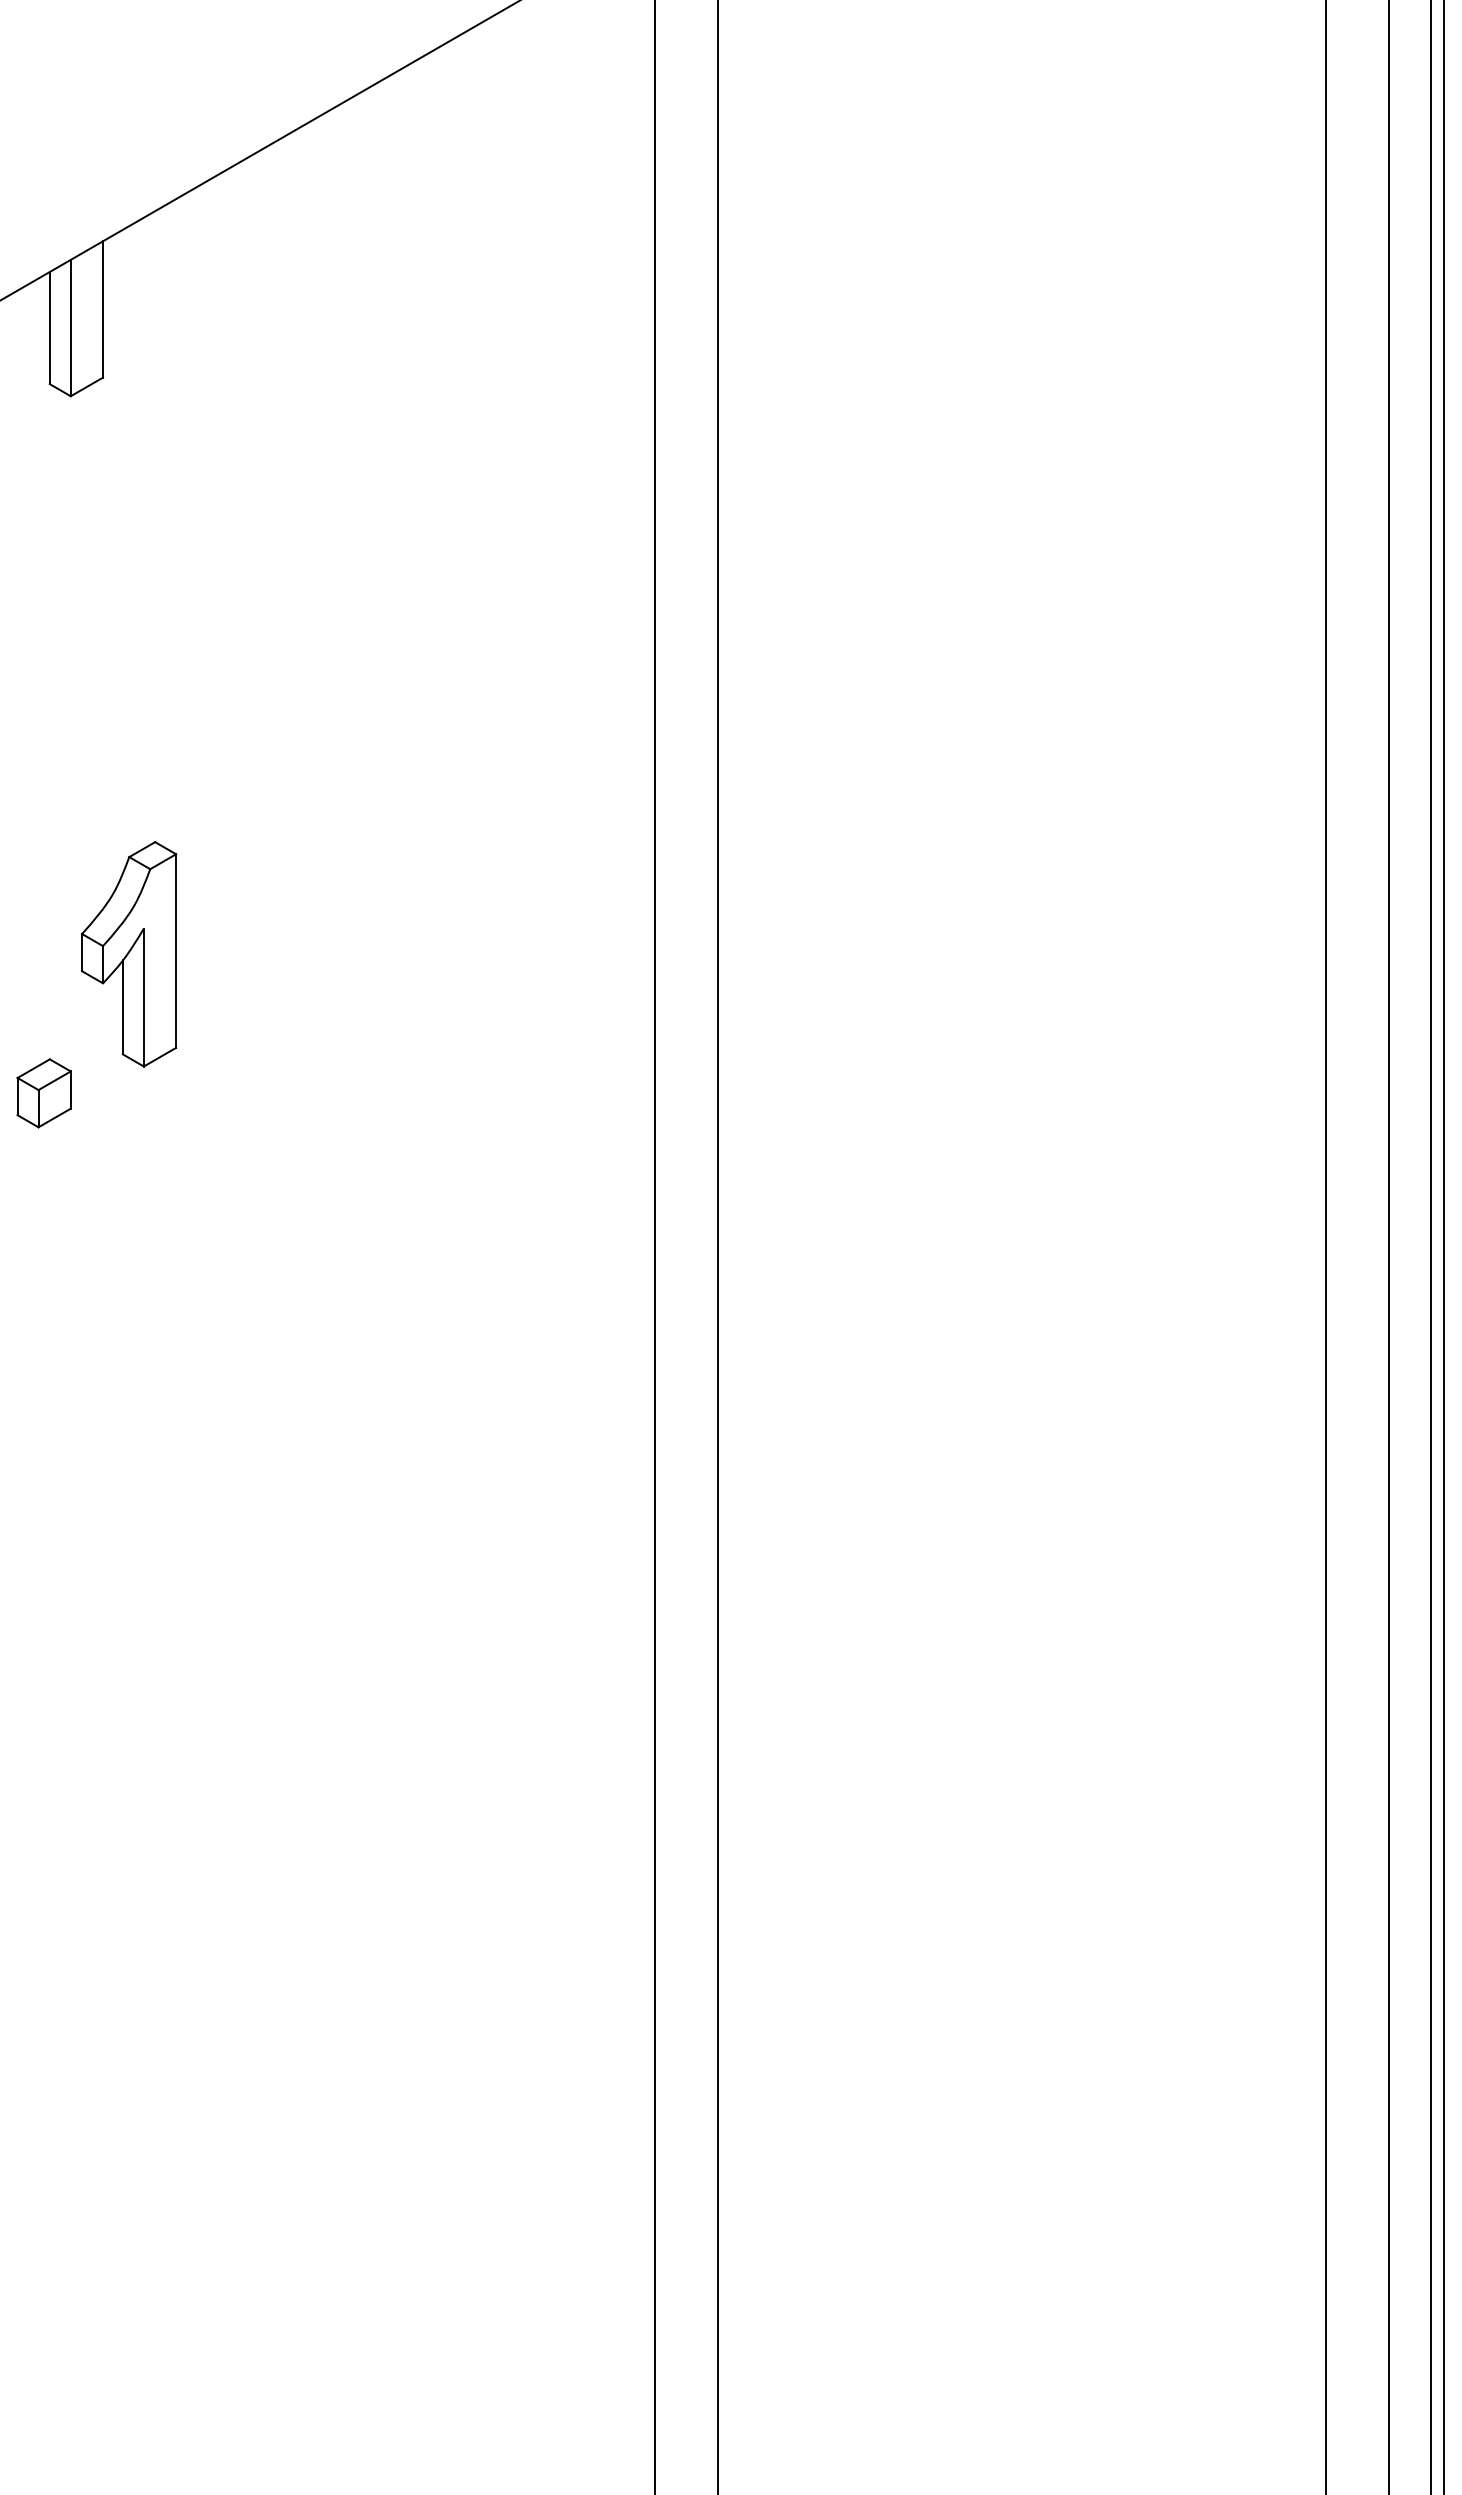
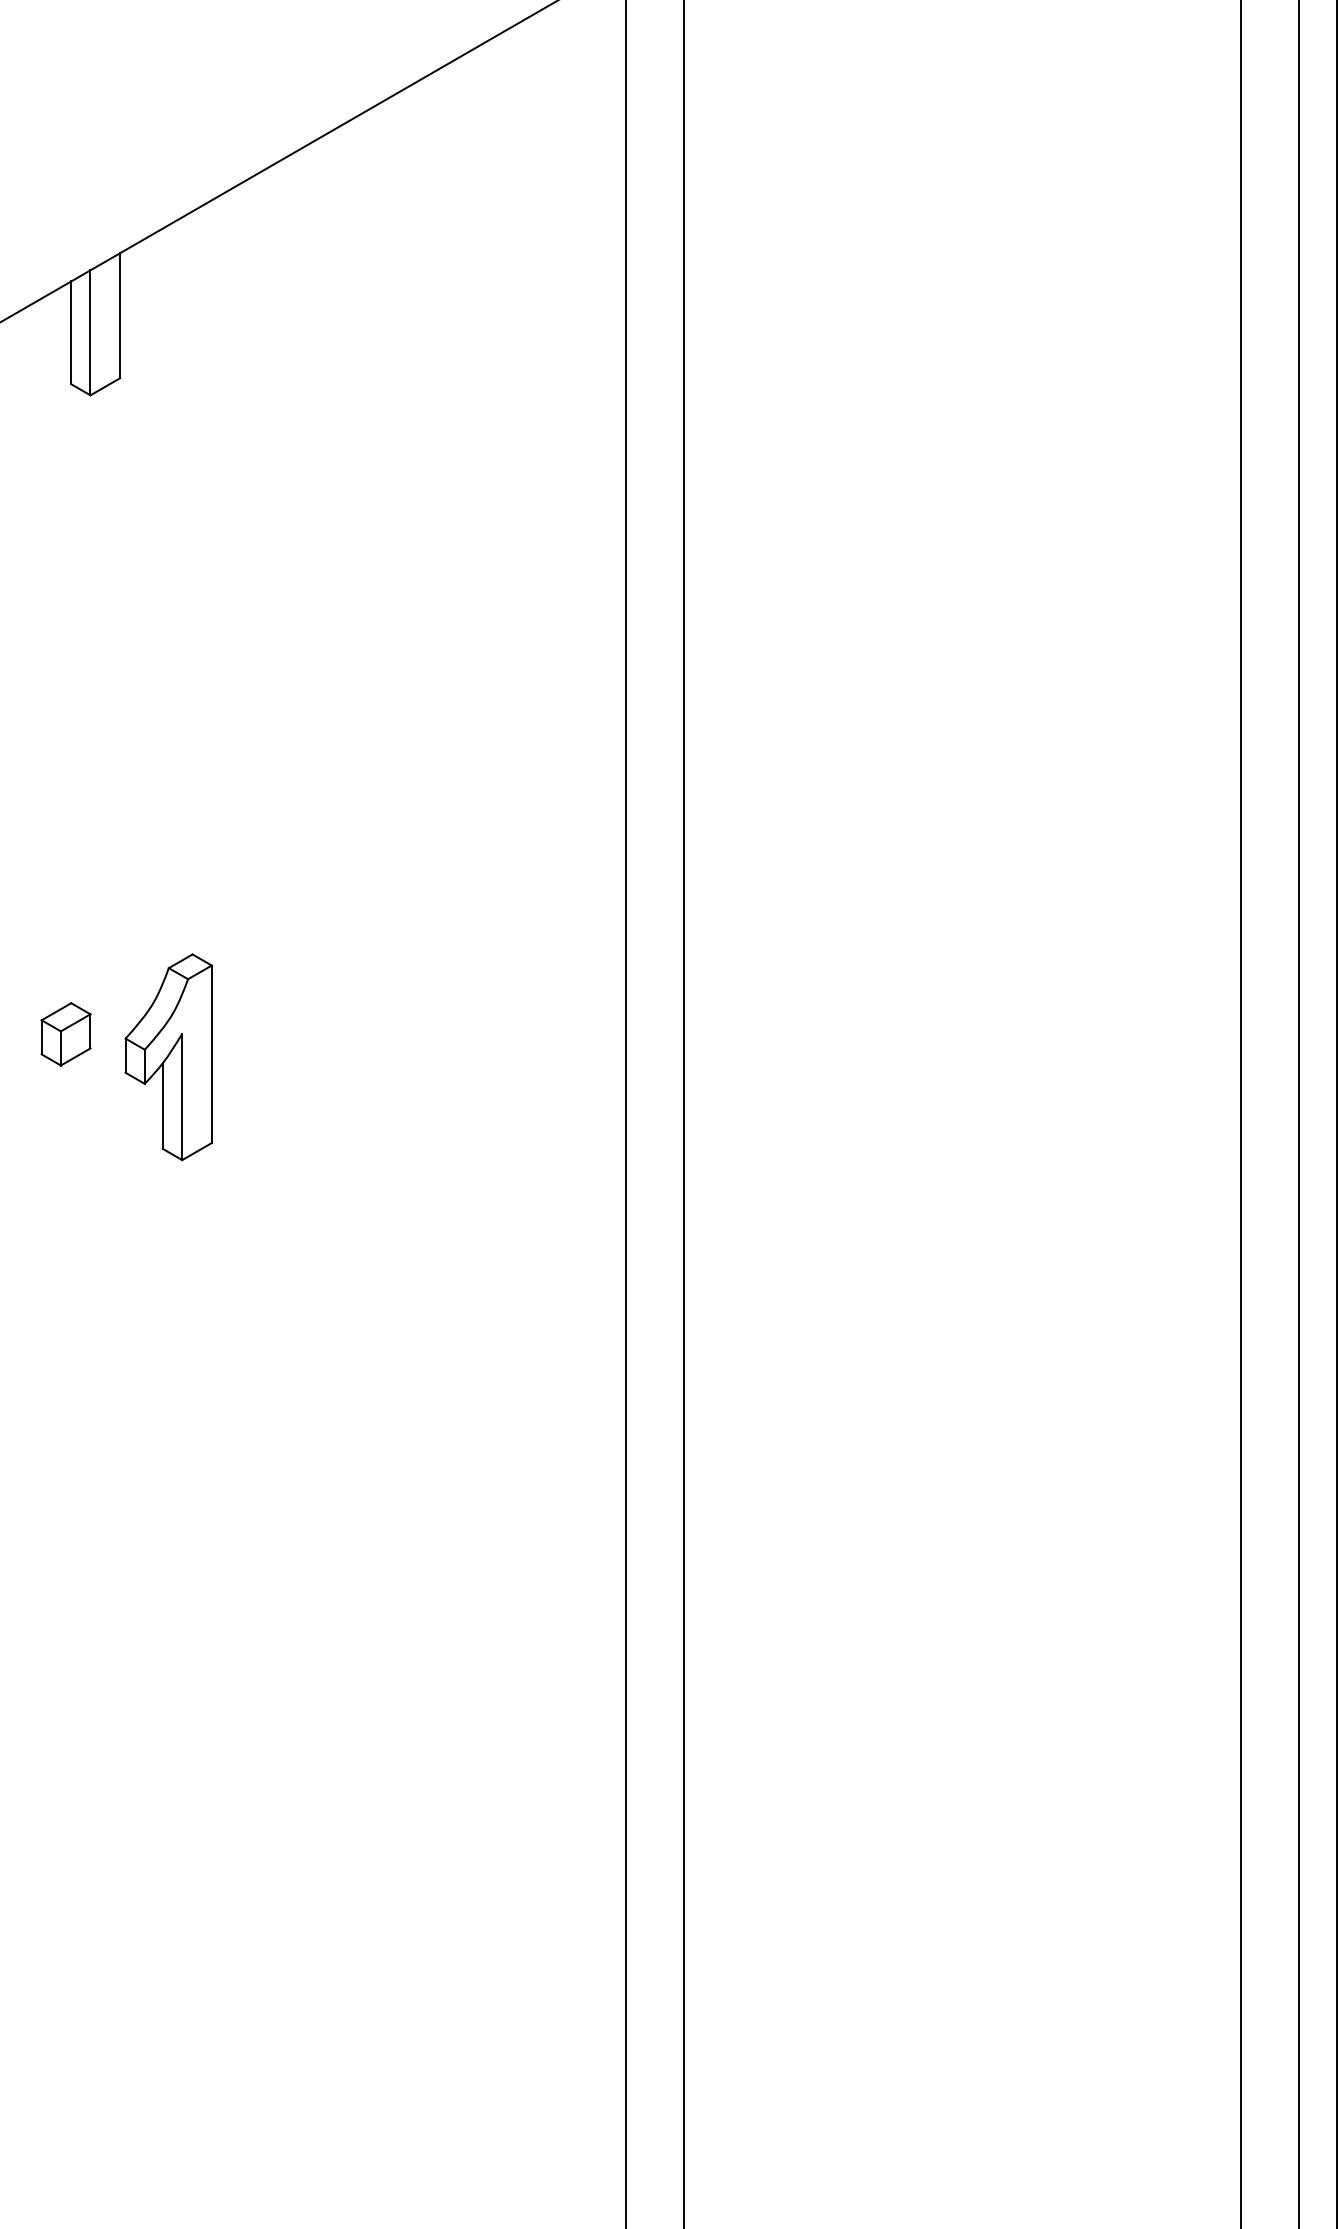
part: (129, 954) -> (169, 1057), moved

